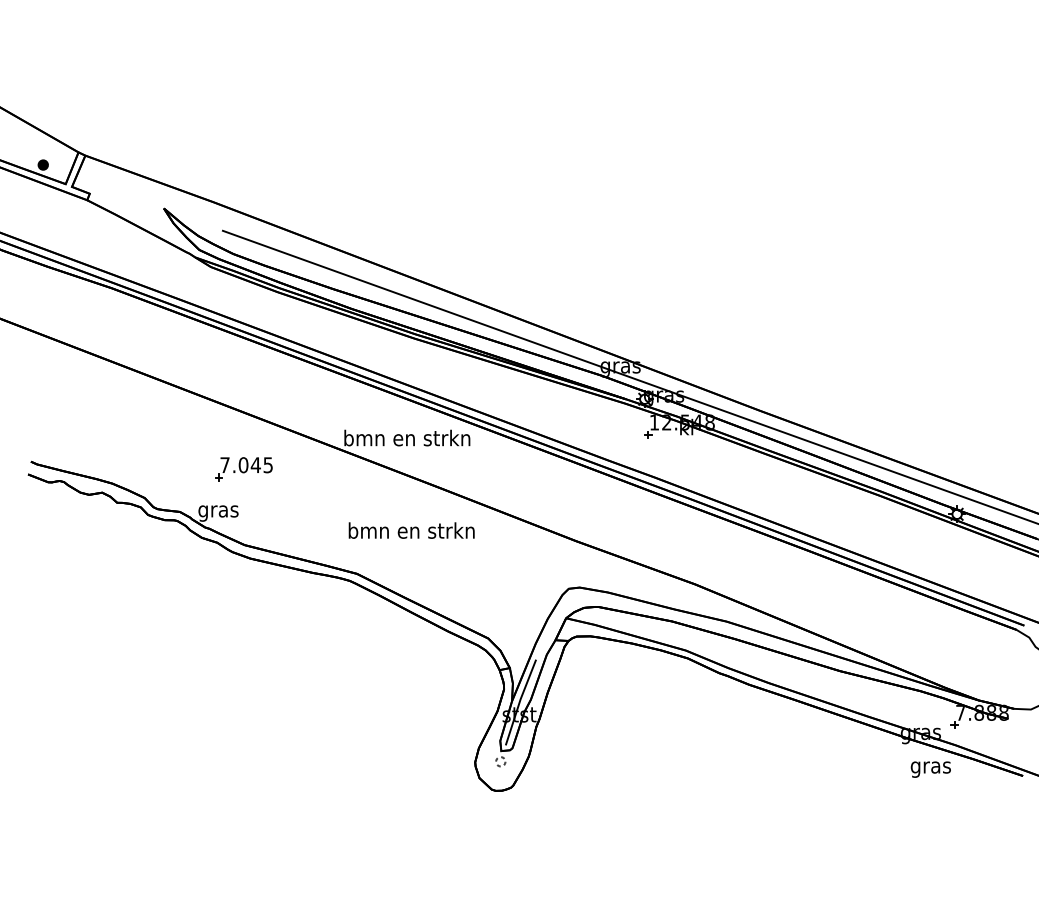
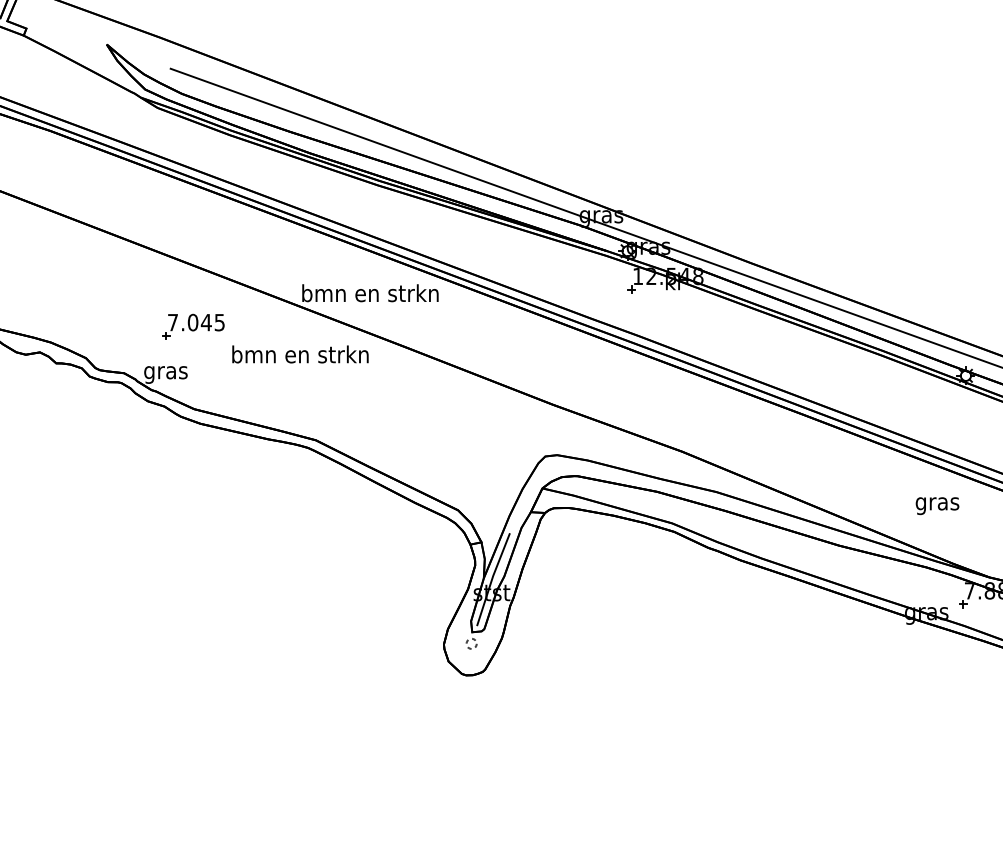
text: (411, 530) -> (300, 354), moved
text: (930, 769) -> (937, 505), moved

